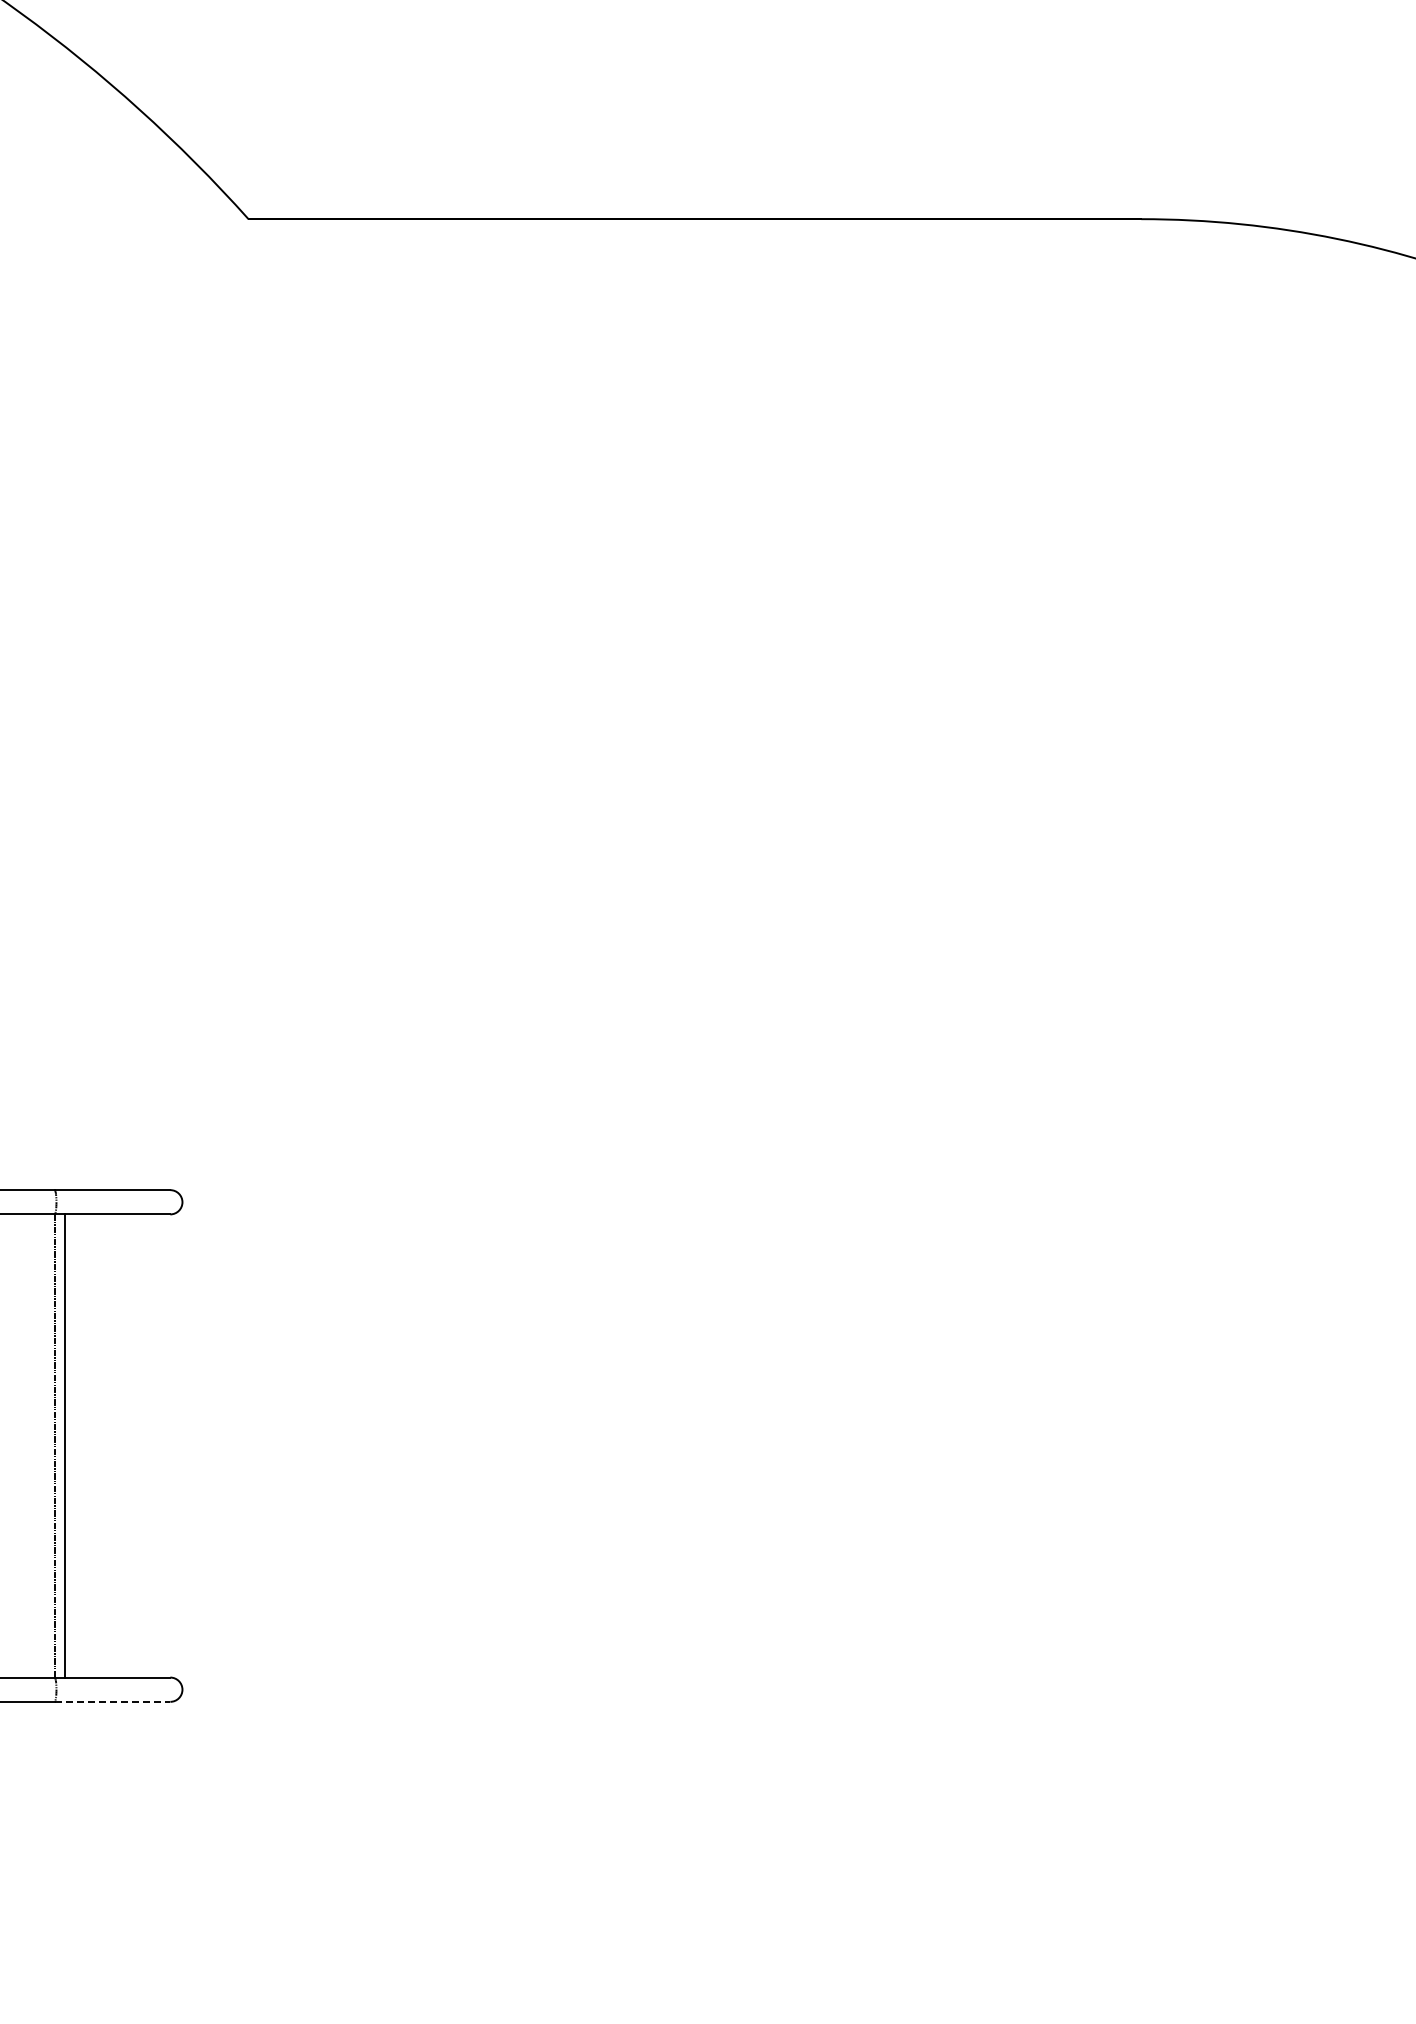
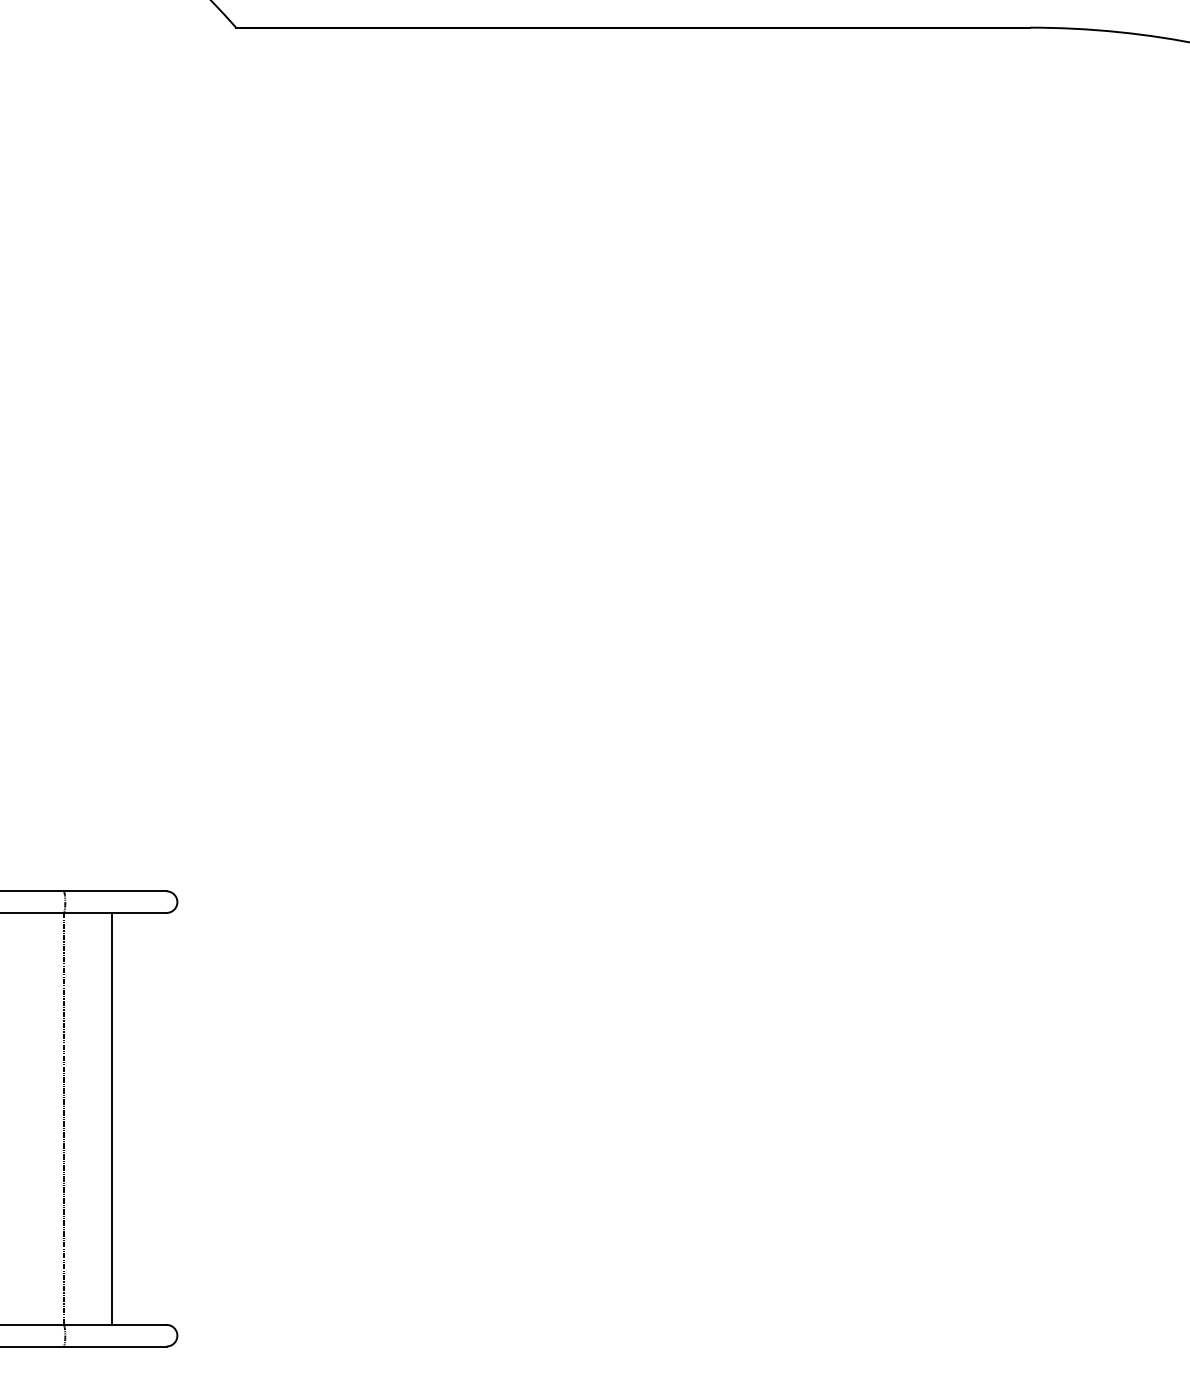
line: (64, 1445) -> (111, 1118), moved
line: (112, 1701) -> (115, 1346), dashed -> solid

